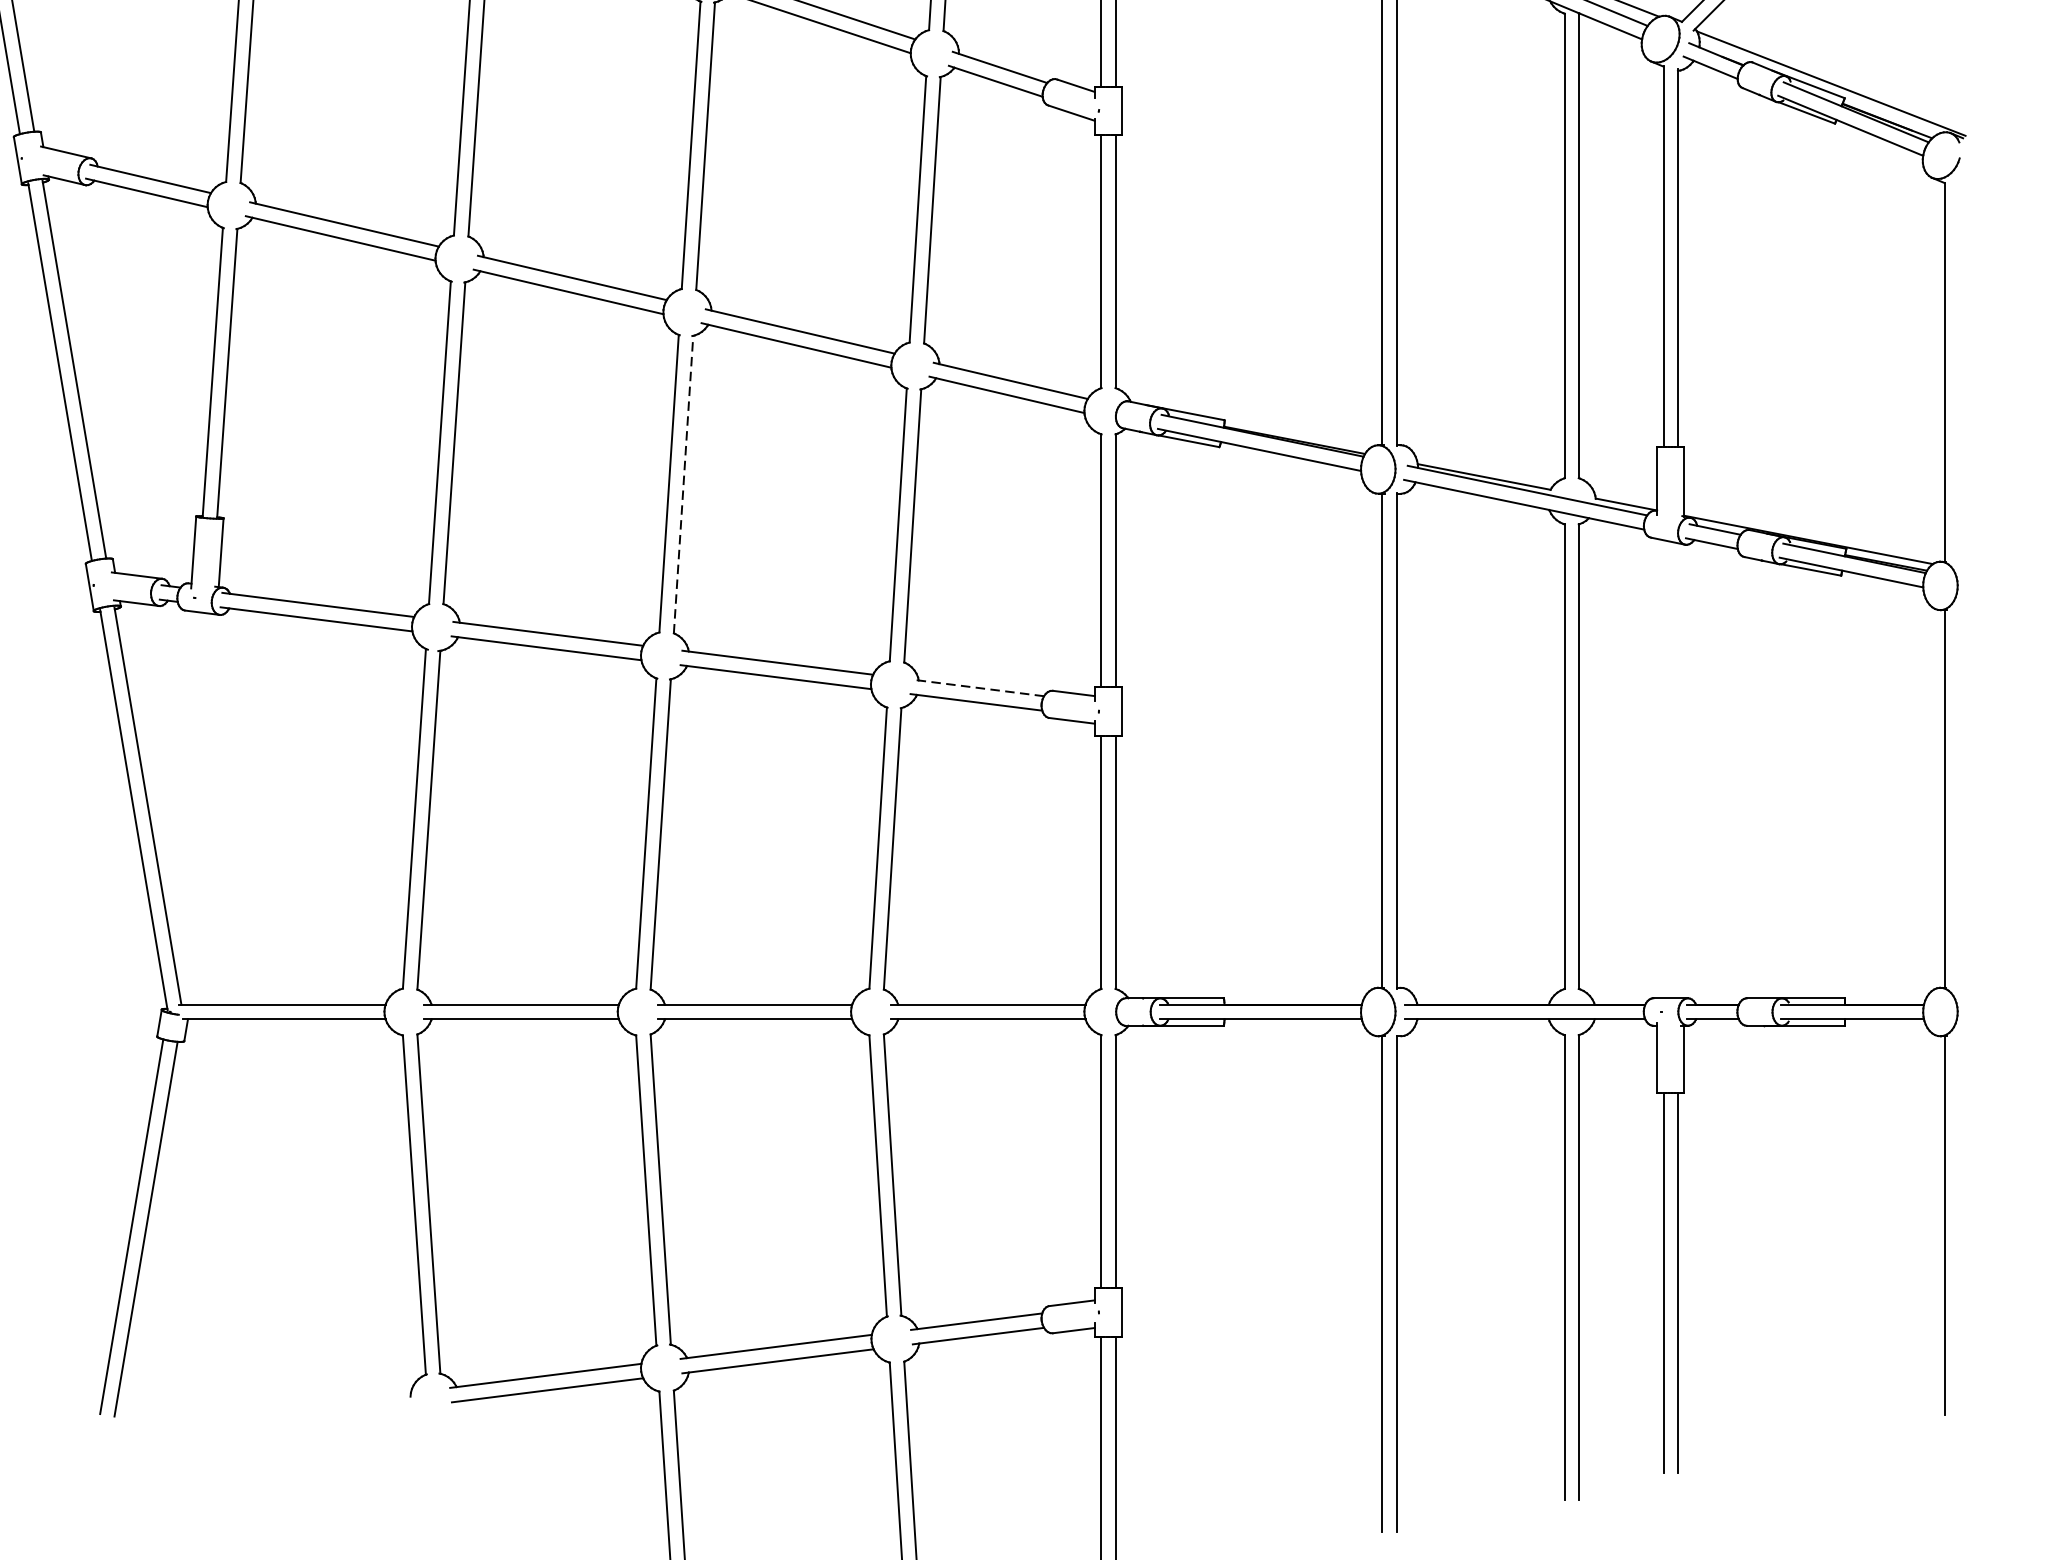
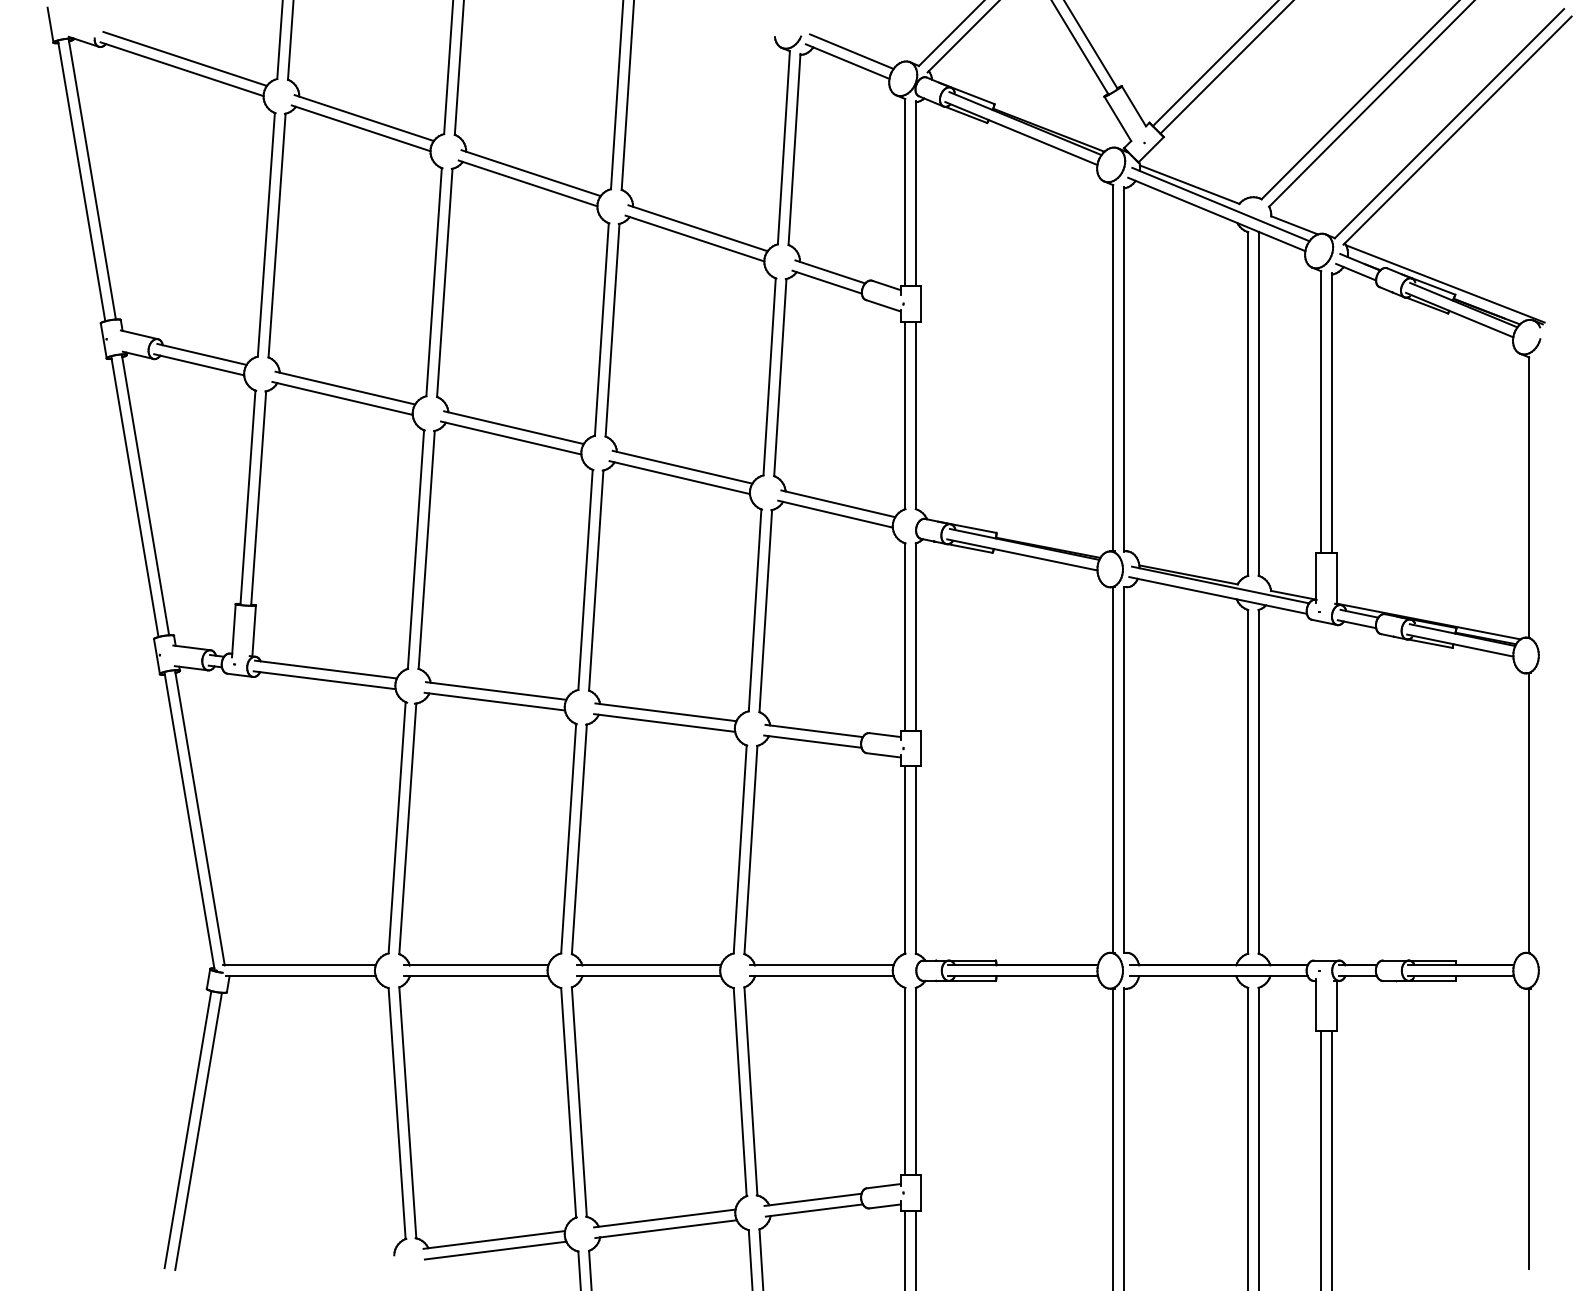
line: (683, 484) -> (596, 580), dashed -> solid
line: (977, 687) -> (813, 730), dashed -> solid

